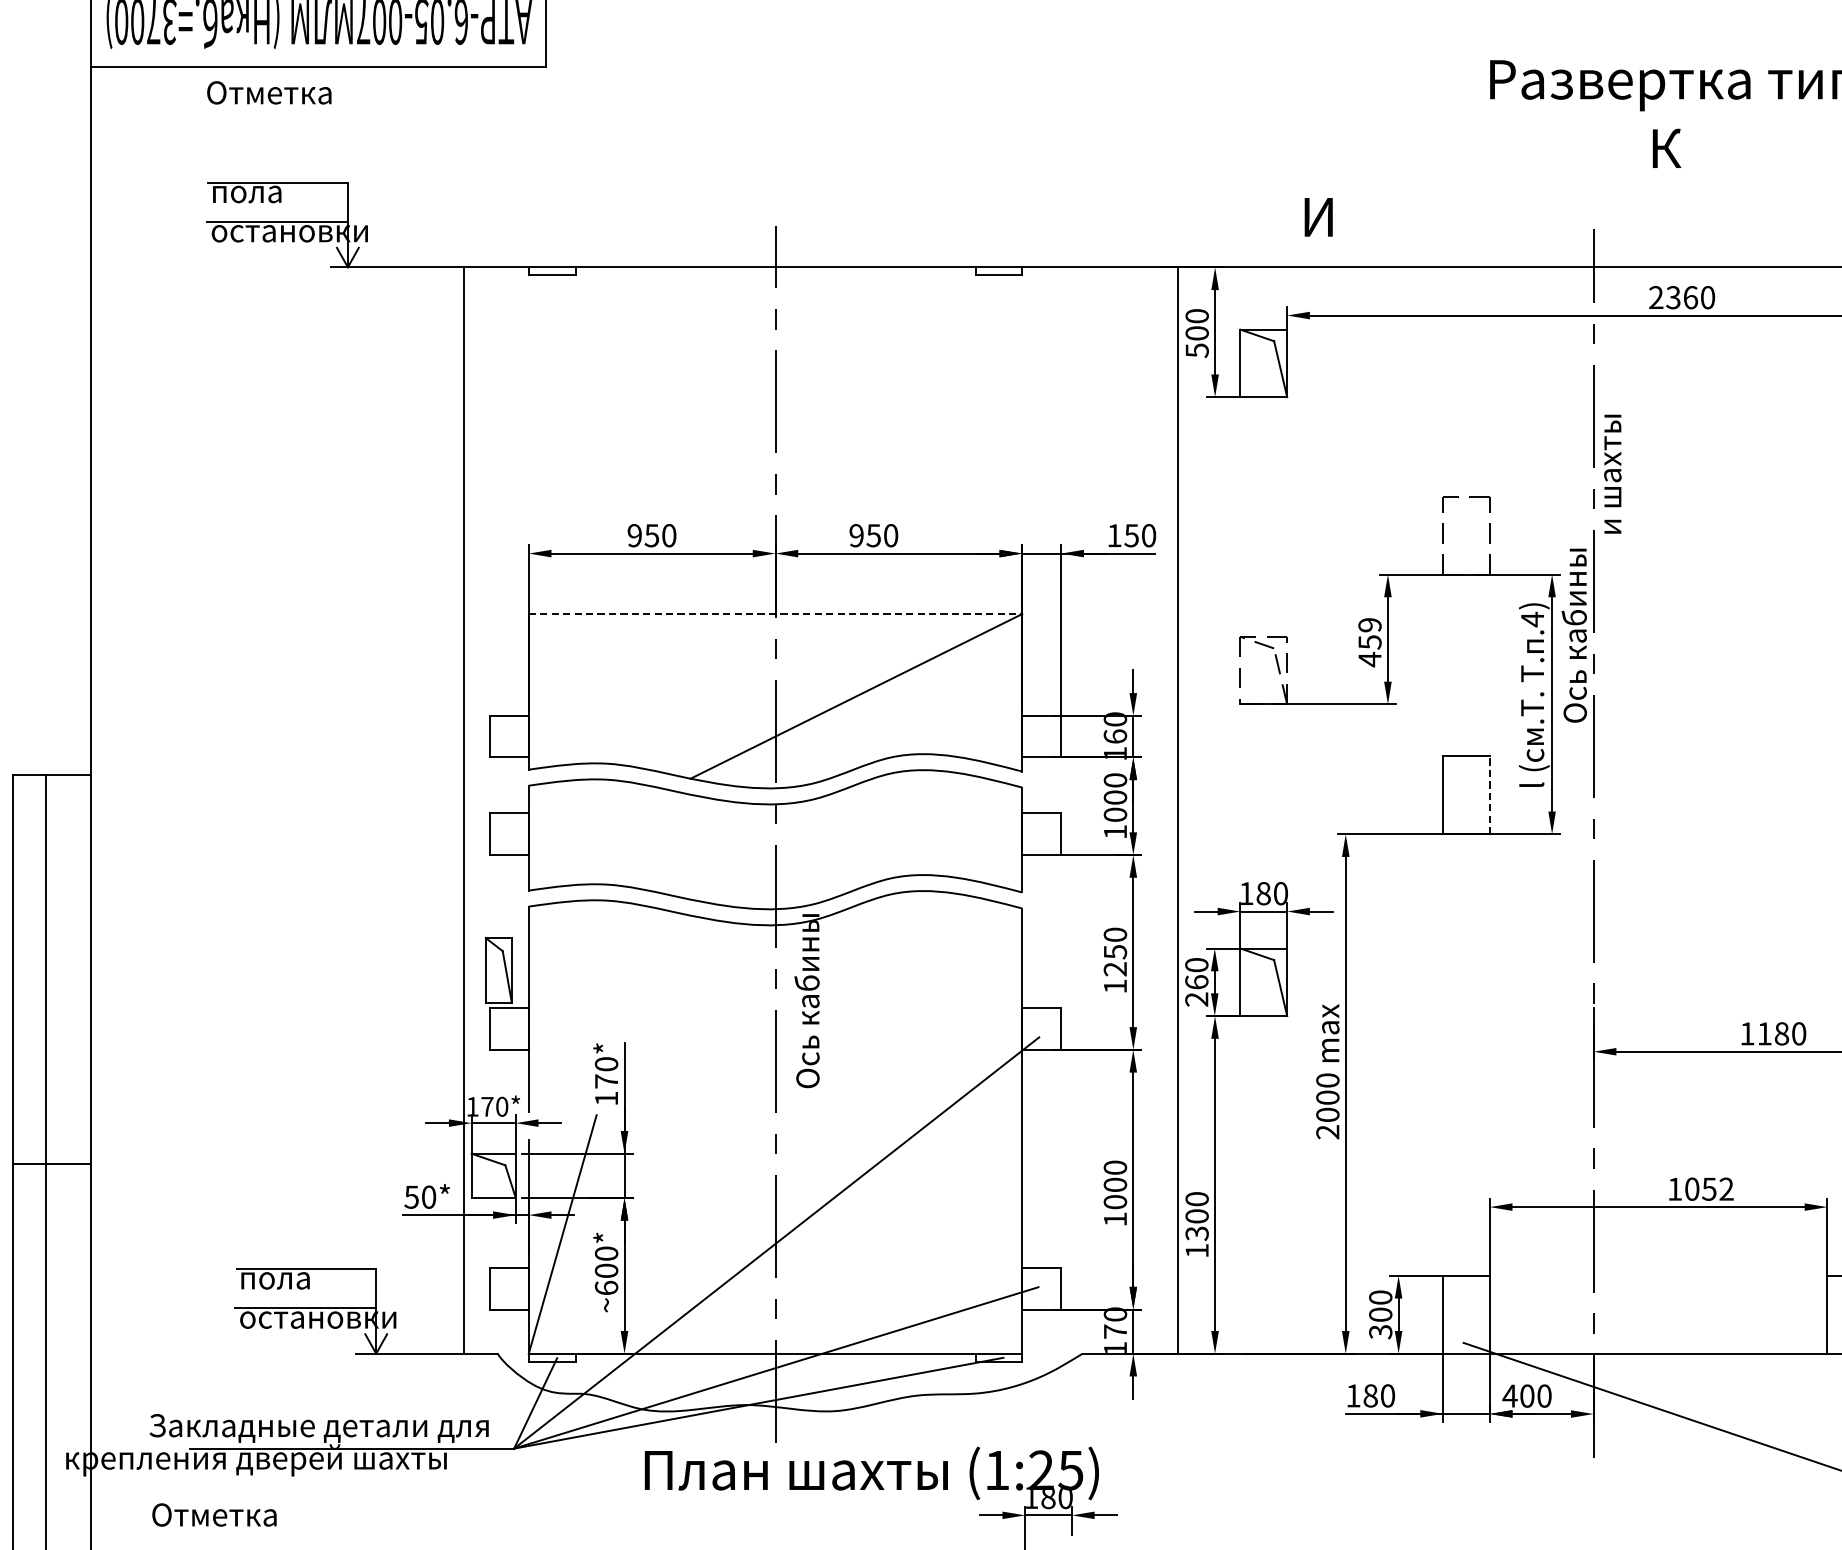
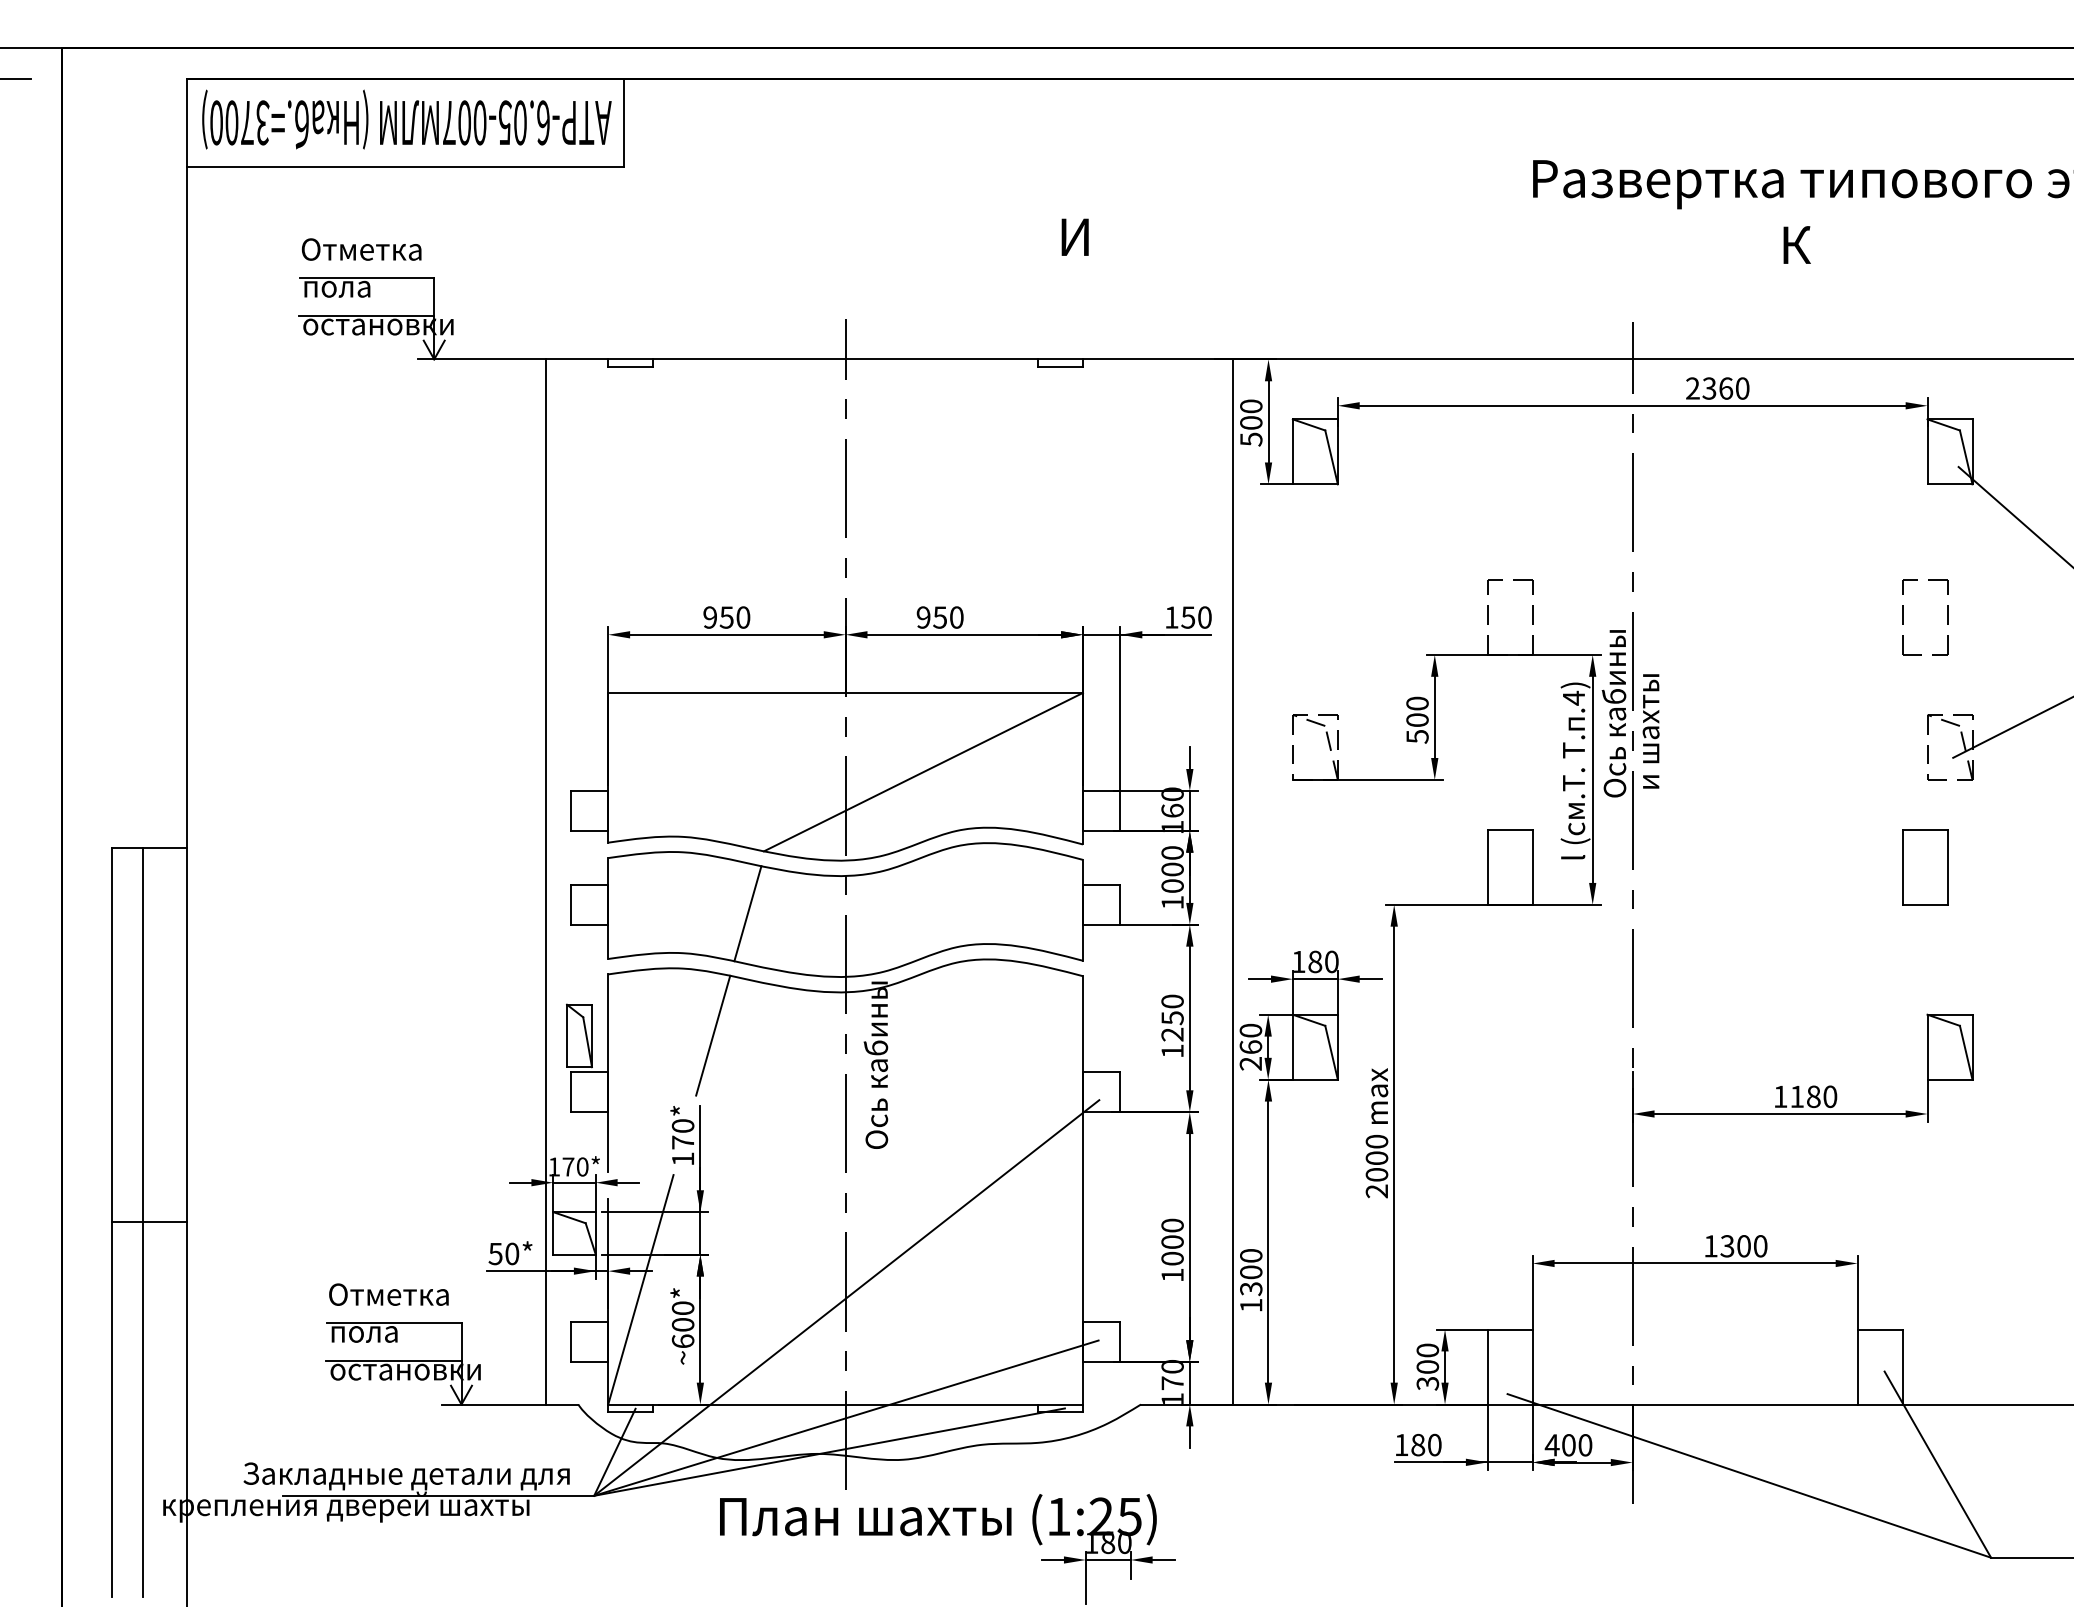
text: (269, 92) -> (361, 249), moved
text: (1666, 147) -> (1796, 244), moved
text: (1318, 216) -> (1074, 236), moved
text: (1612, 474) -> (1650, 731), moved
line: (776, 613) -> (846, 692), dashed -> solid
text: (1369, 642) -> (1417, 720), 459 -> 500
line: (1489, 794) -> (1532, 866), dashed -> solid
line: (673, 843) -> (747, 913), added
line: (638, 970) -> (713, 1035), added
text: (1708, 1189) -> (1743, 1246), 1052 -> 1300
text: (214, 1514) -> (388, 1294), moved

